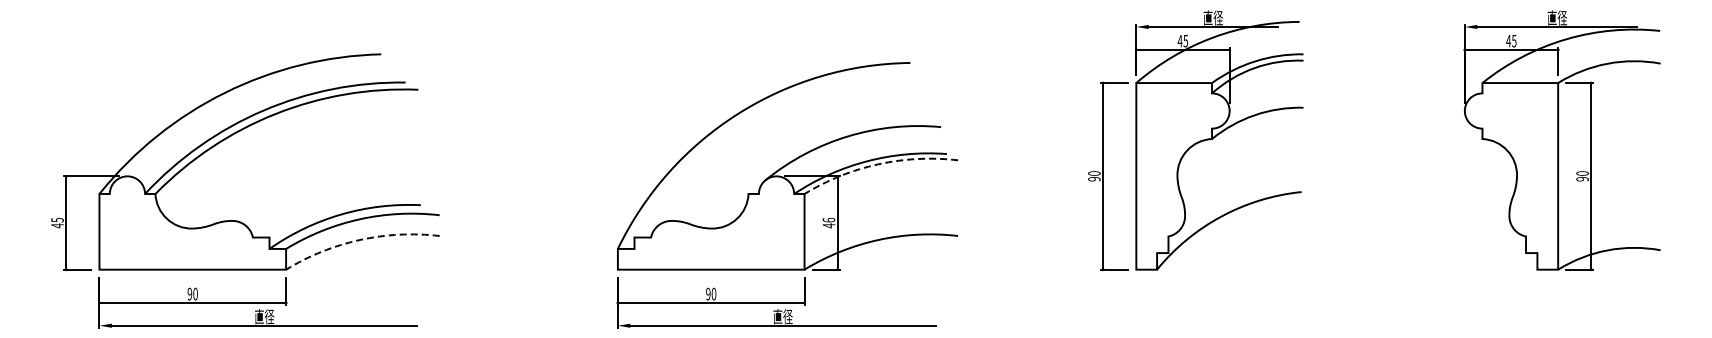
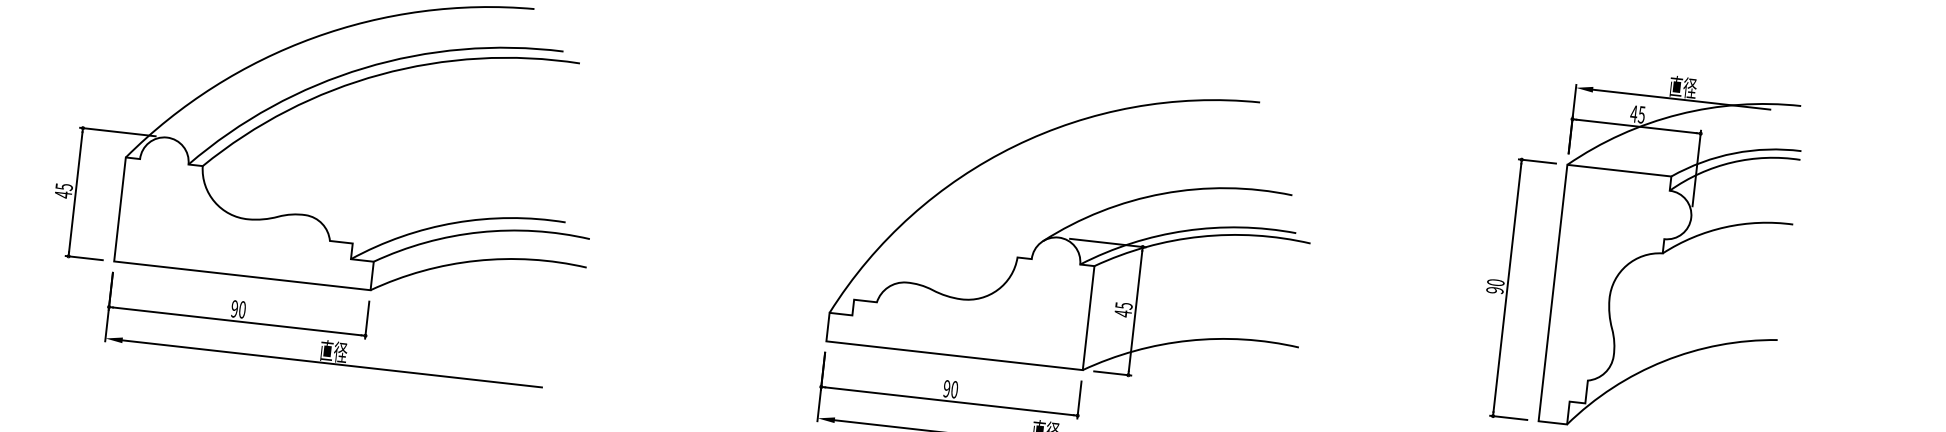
arc: (878, 164) -> (1200, 237), dashed -> solid
text: (828, 219) -> (1123, 304), 46 -> 45
arc: (360, 239) -> (477, 260), dashed -> solid

